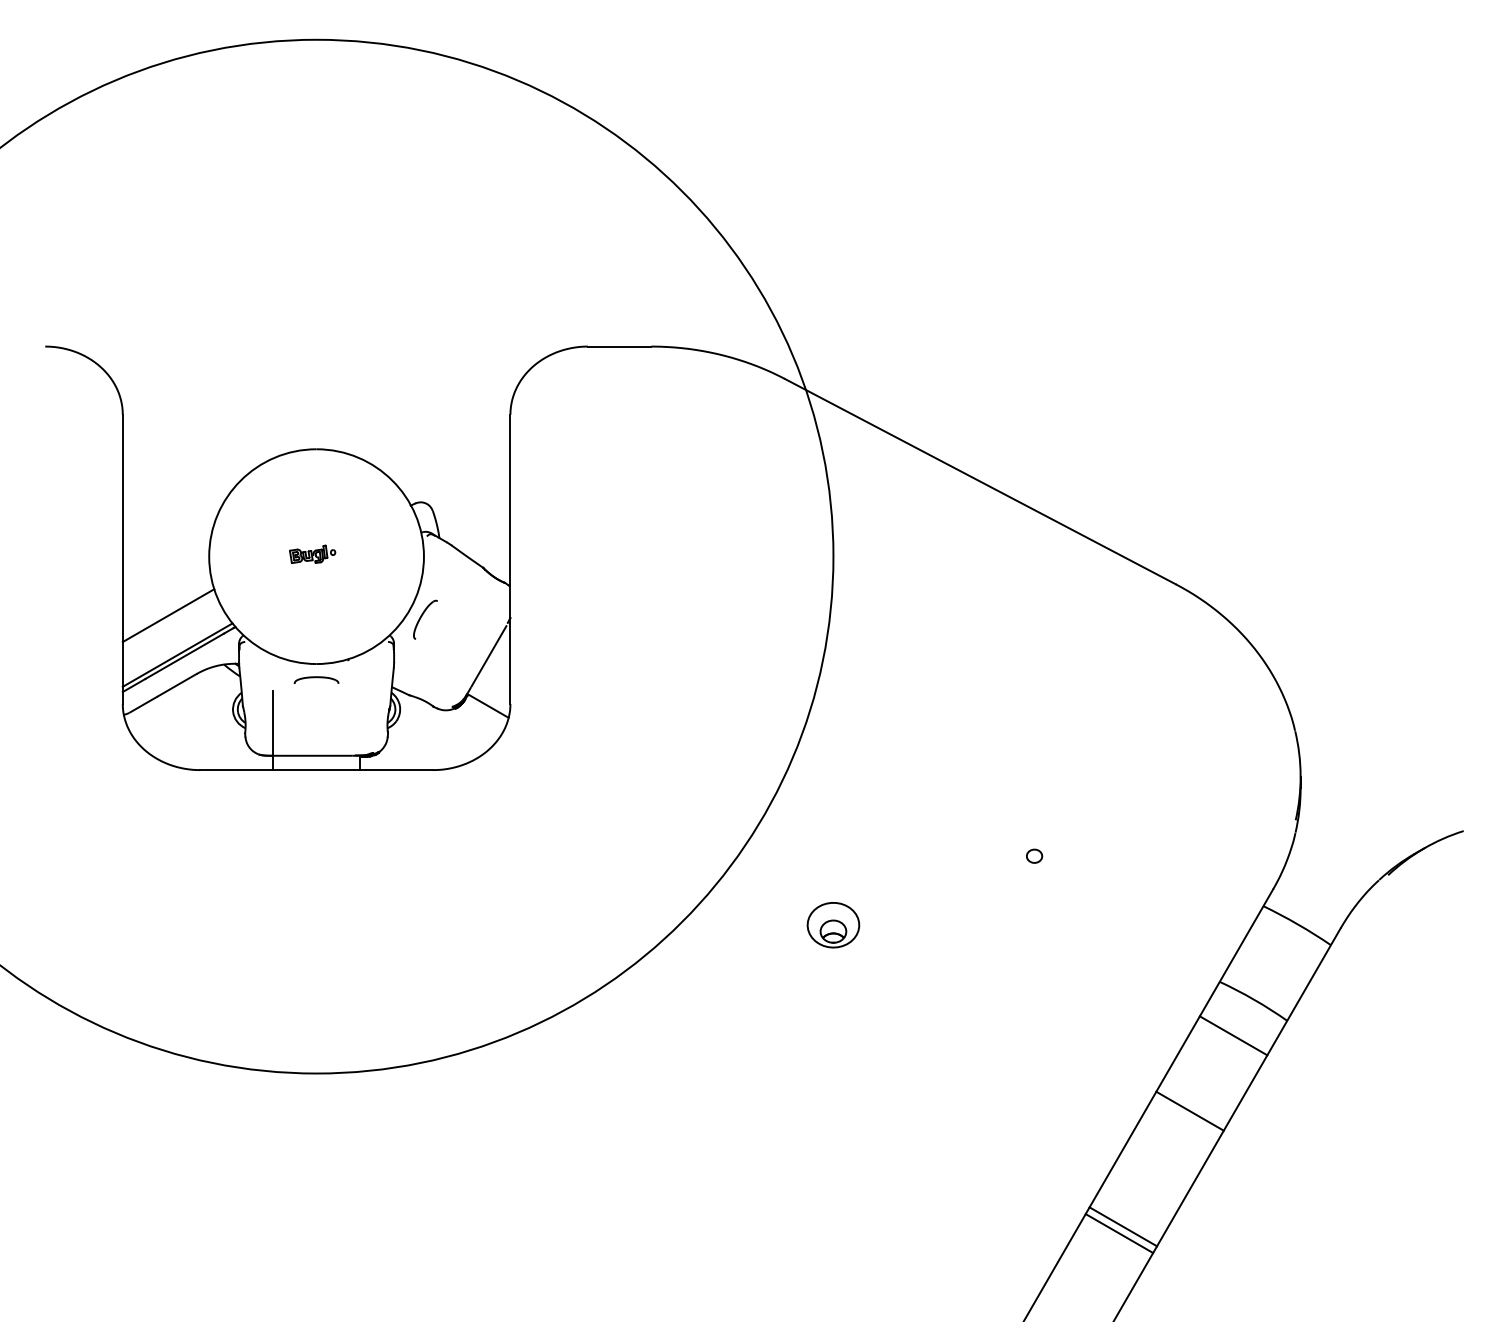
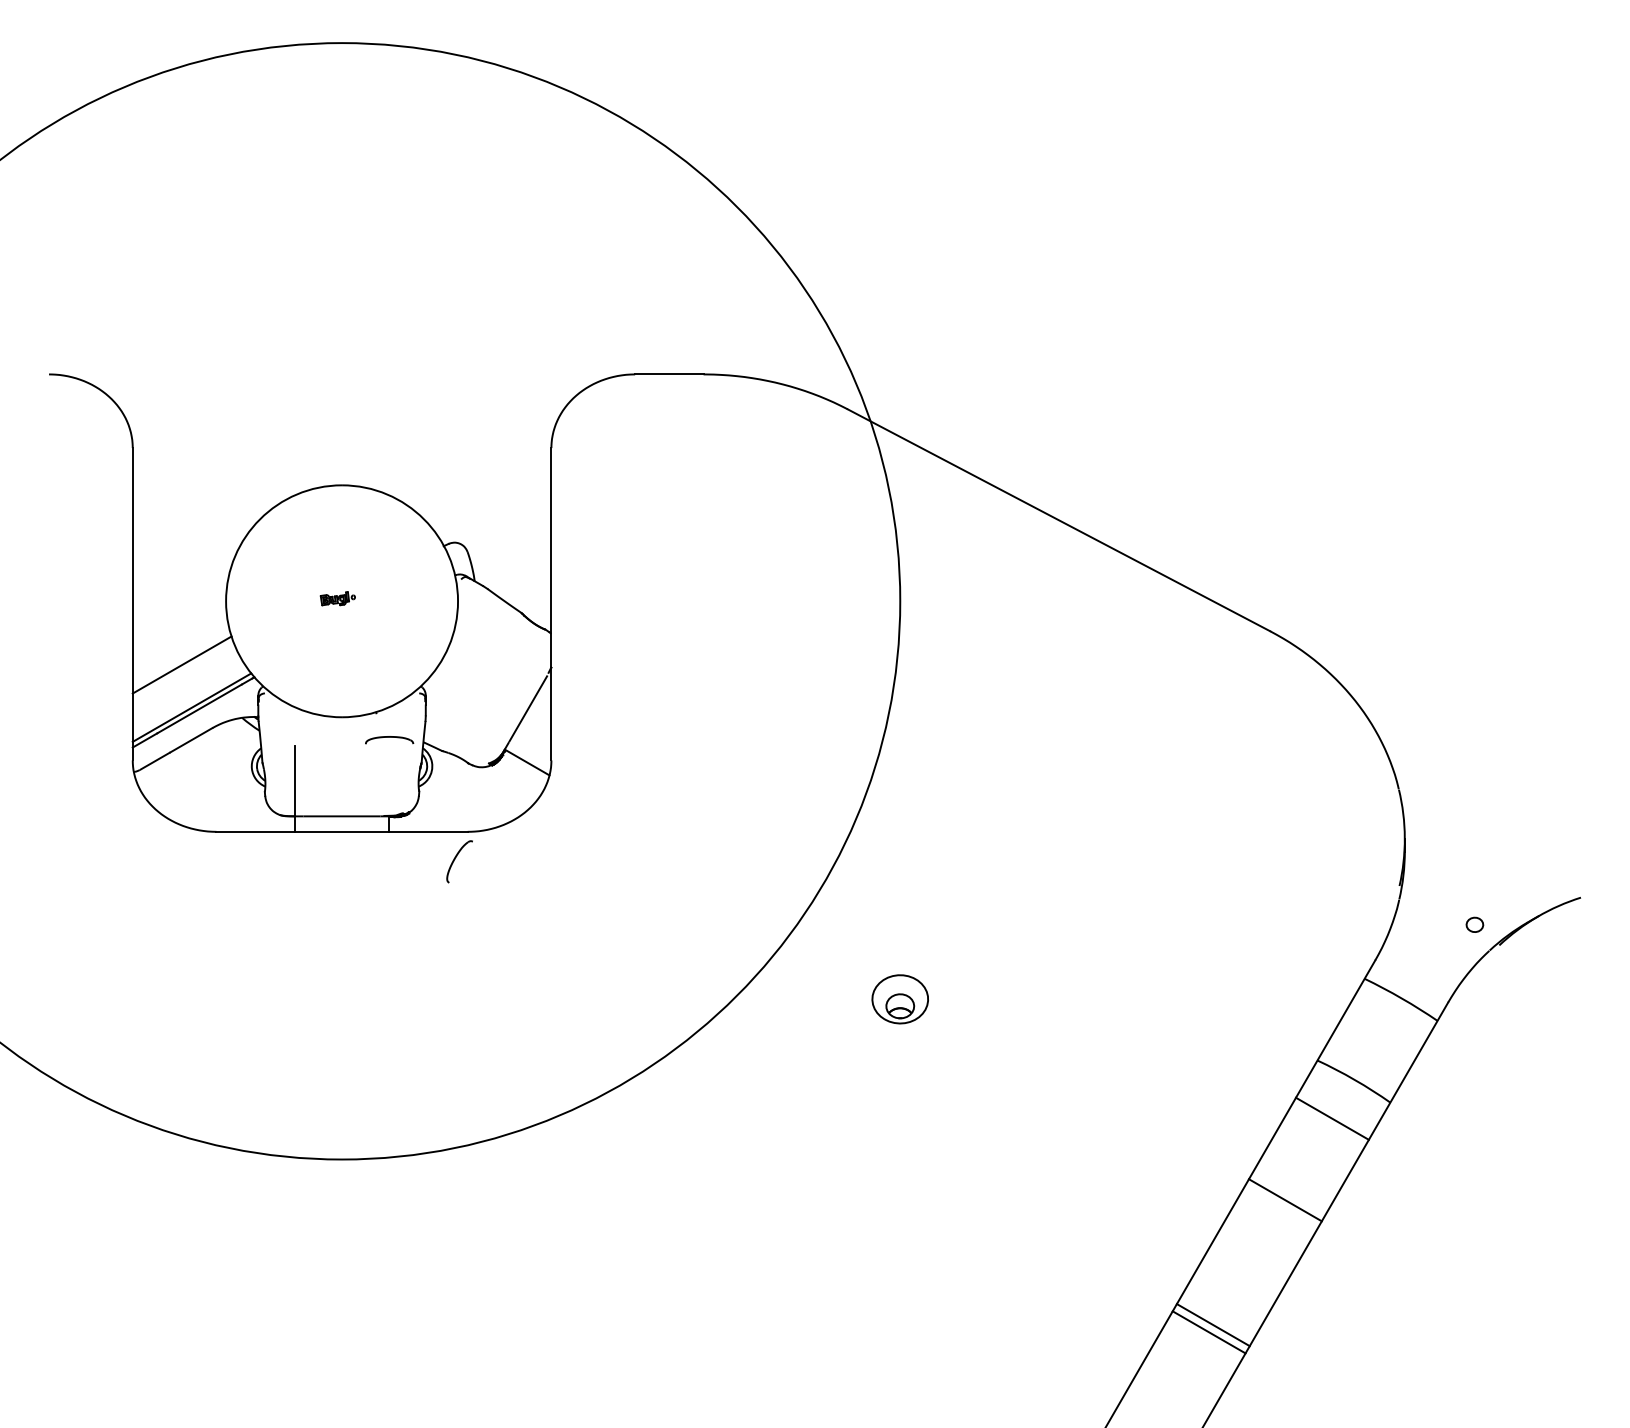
part: (312, 553) -> (337, 597), size x0.7
part: (425, 619) -> (459, 861), moved
part: (316, 679) -> (389, 739), moved
part: (1034, 855) -> (1474, 924), moved

